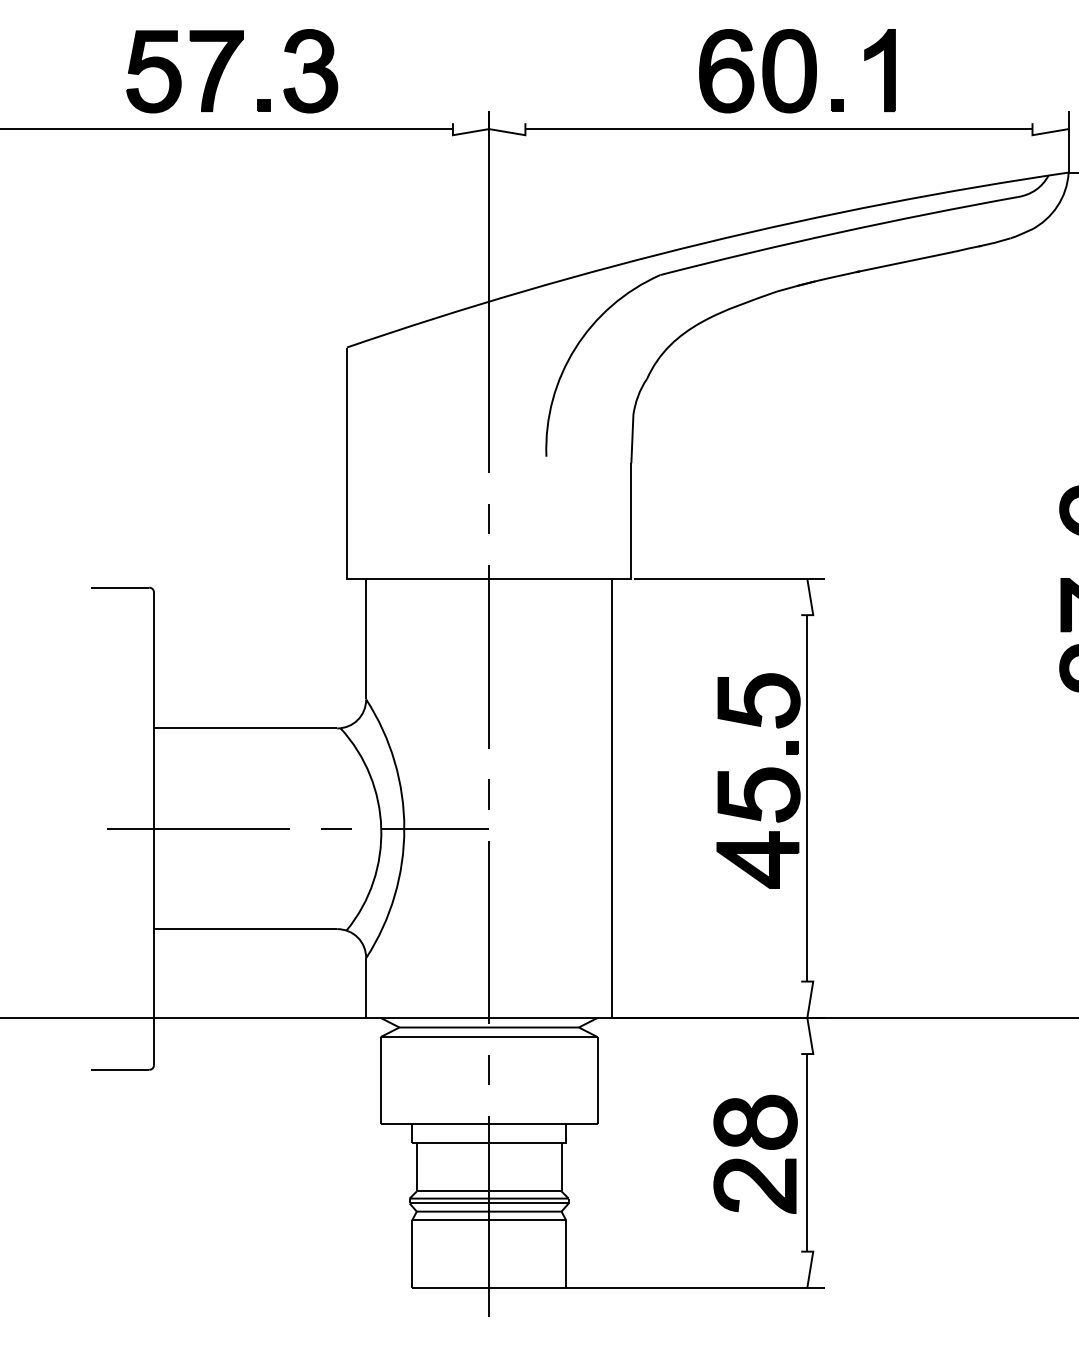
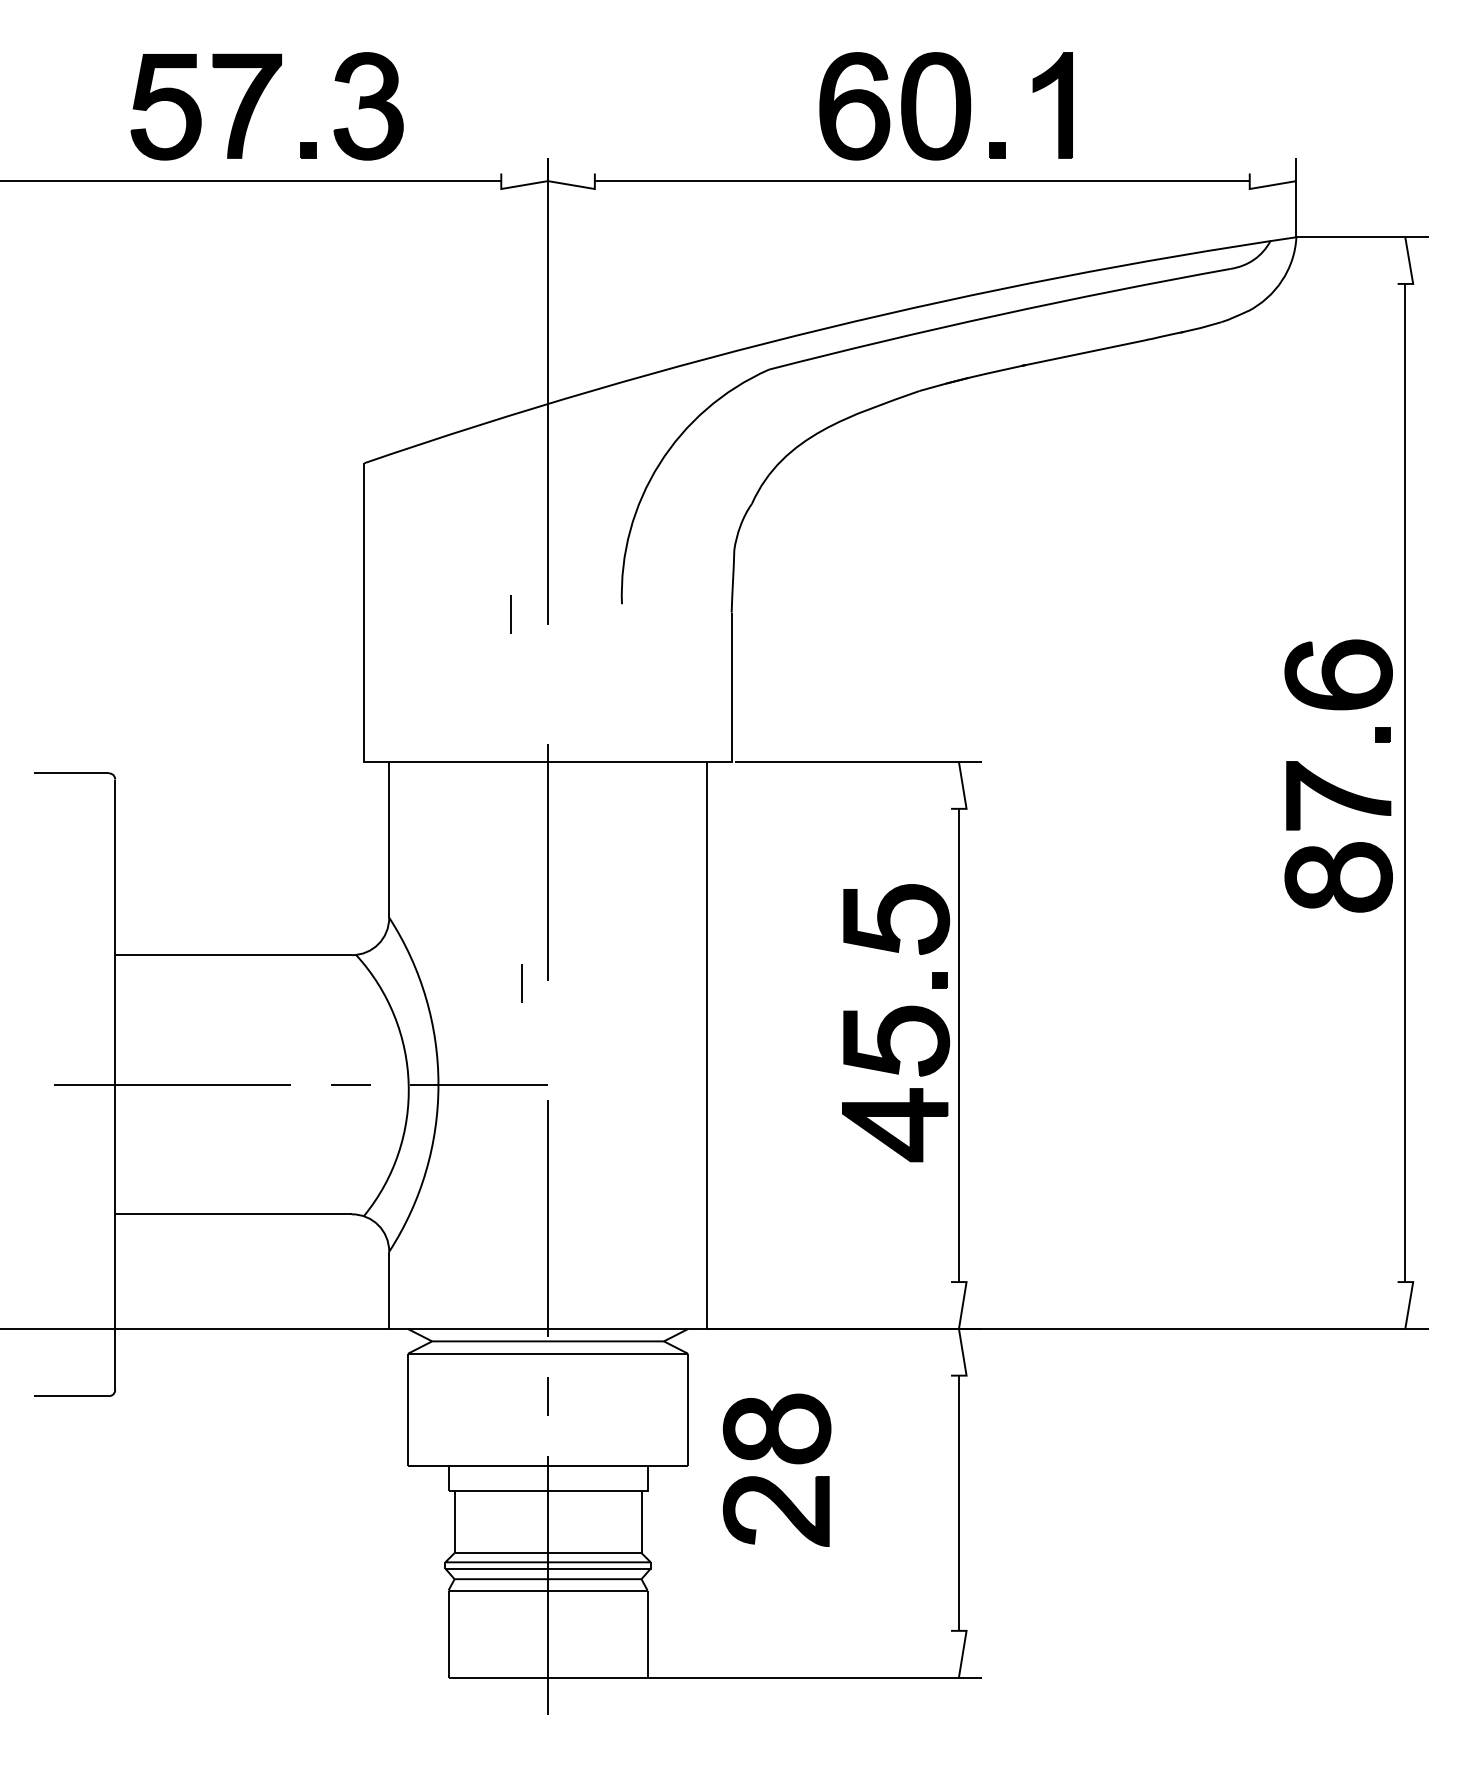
part: (224, 68) -> (257, 102), moved
line: (488, 518) -> (510, 614), moved
line: (488, 794) -> (521, 983), moved
part: (759, 1146) -> (782, 1460), moved

